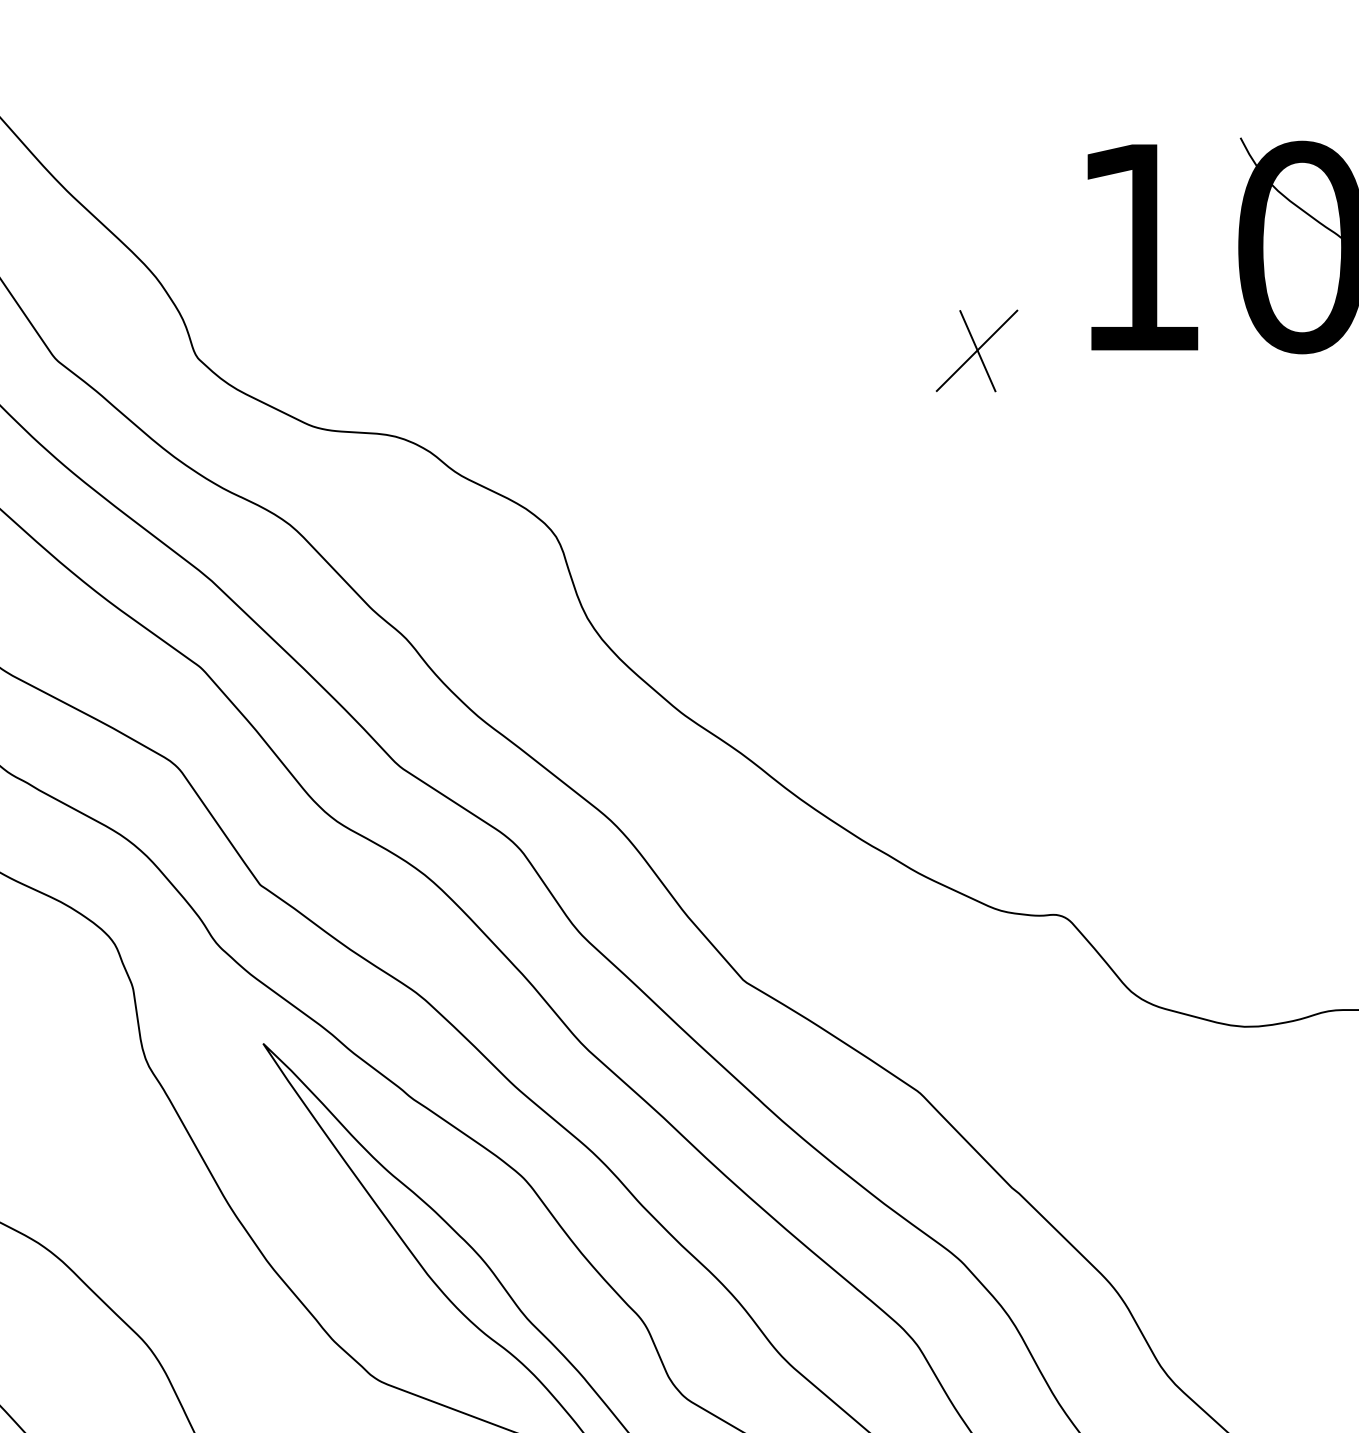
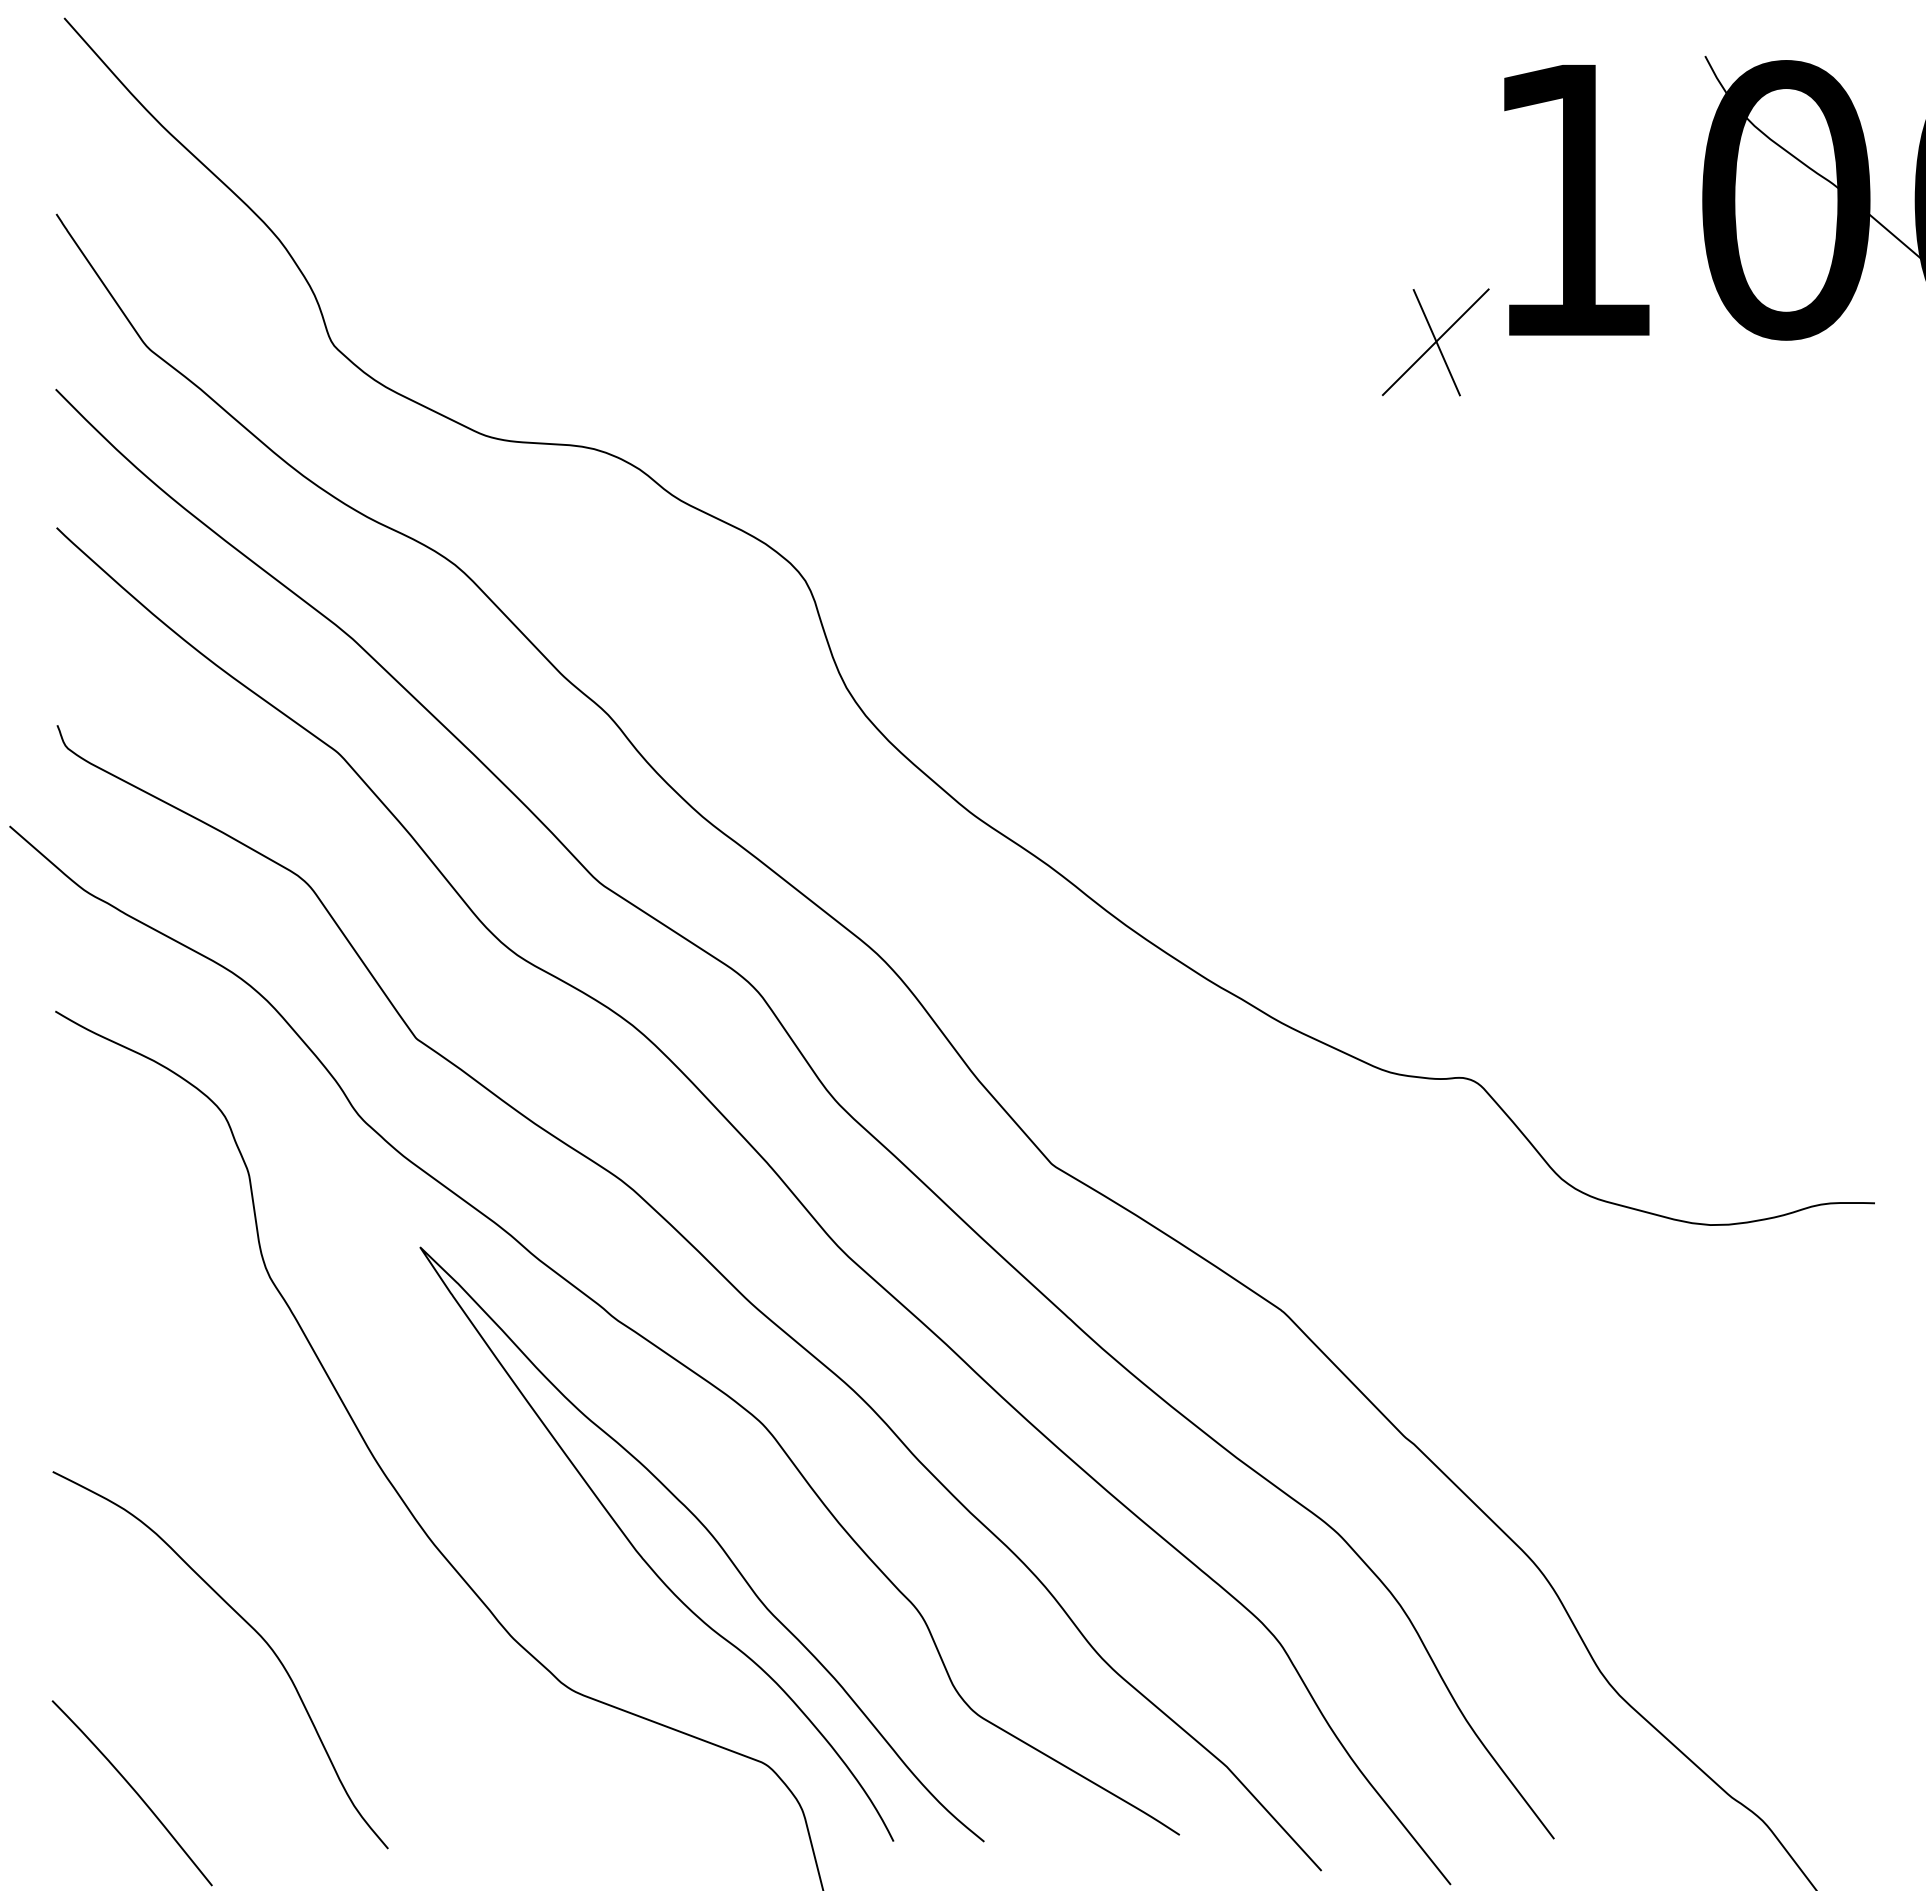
part: (976, 351) -> (1435, 342), moved

